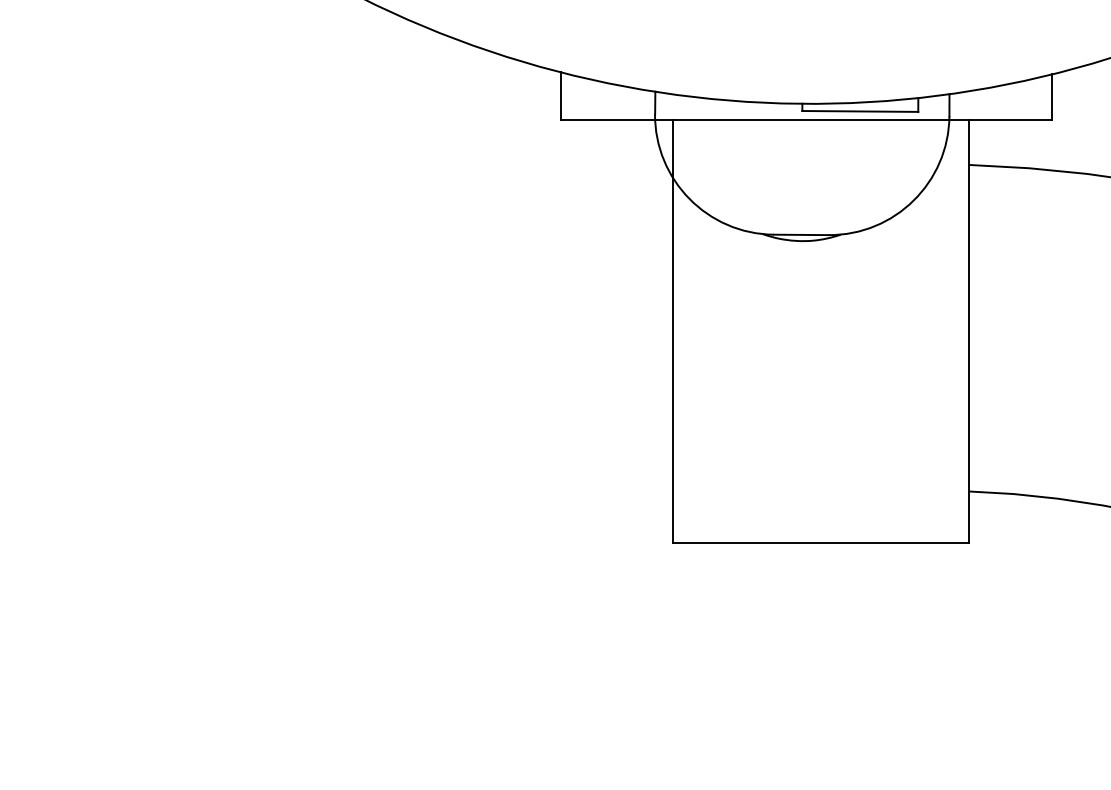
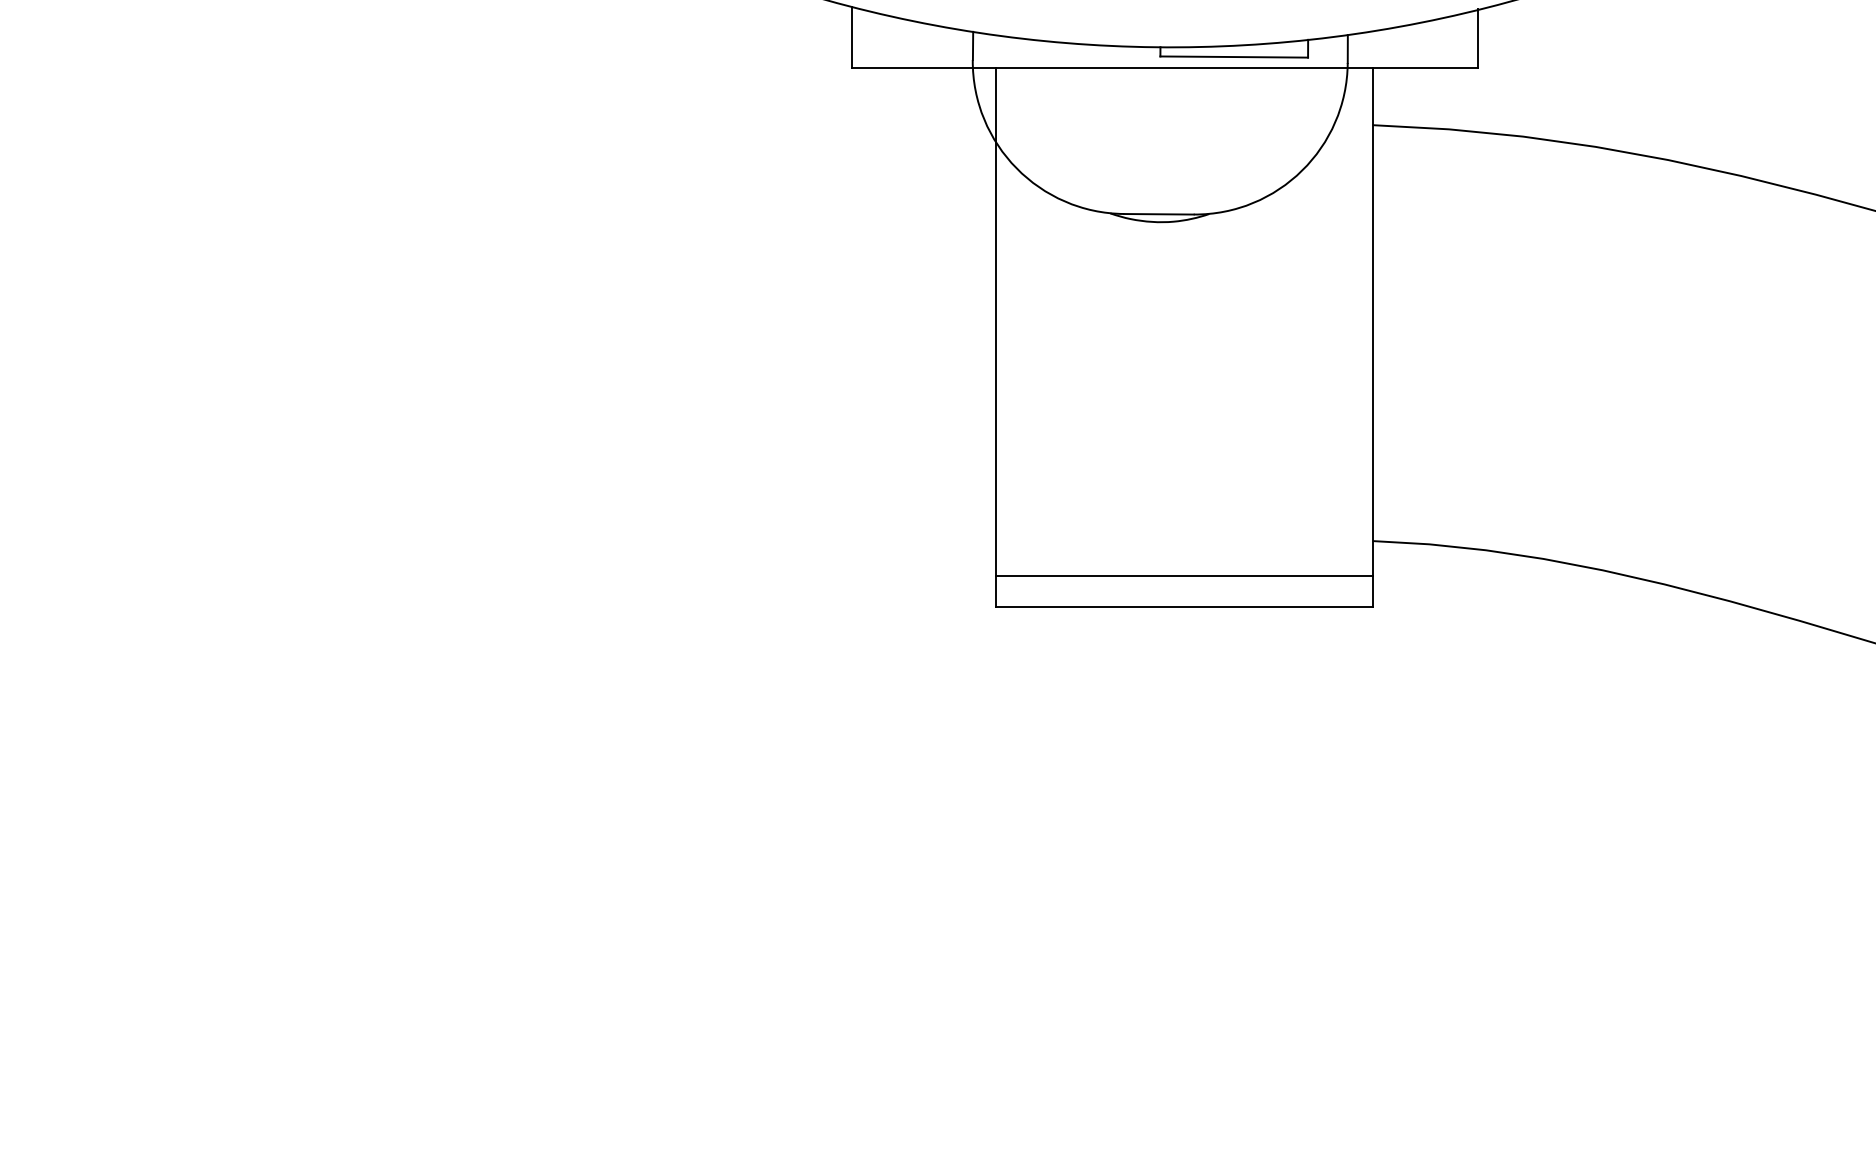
line: (821, 518) -> (1184, 575), added

